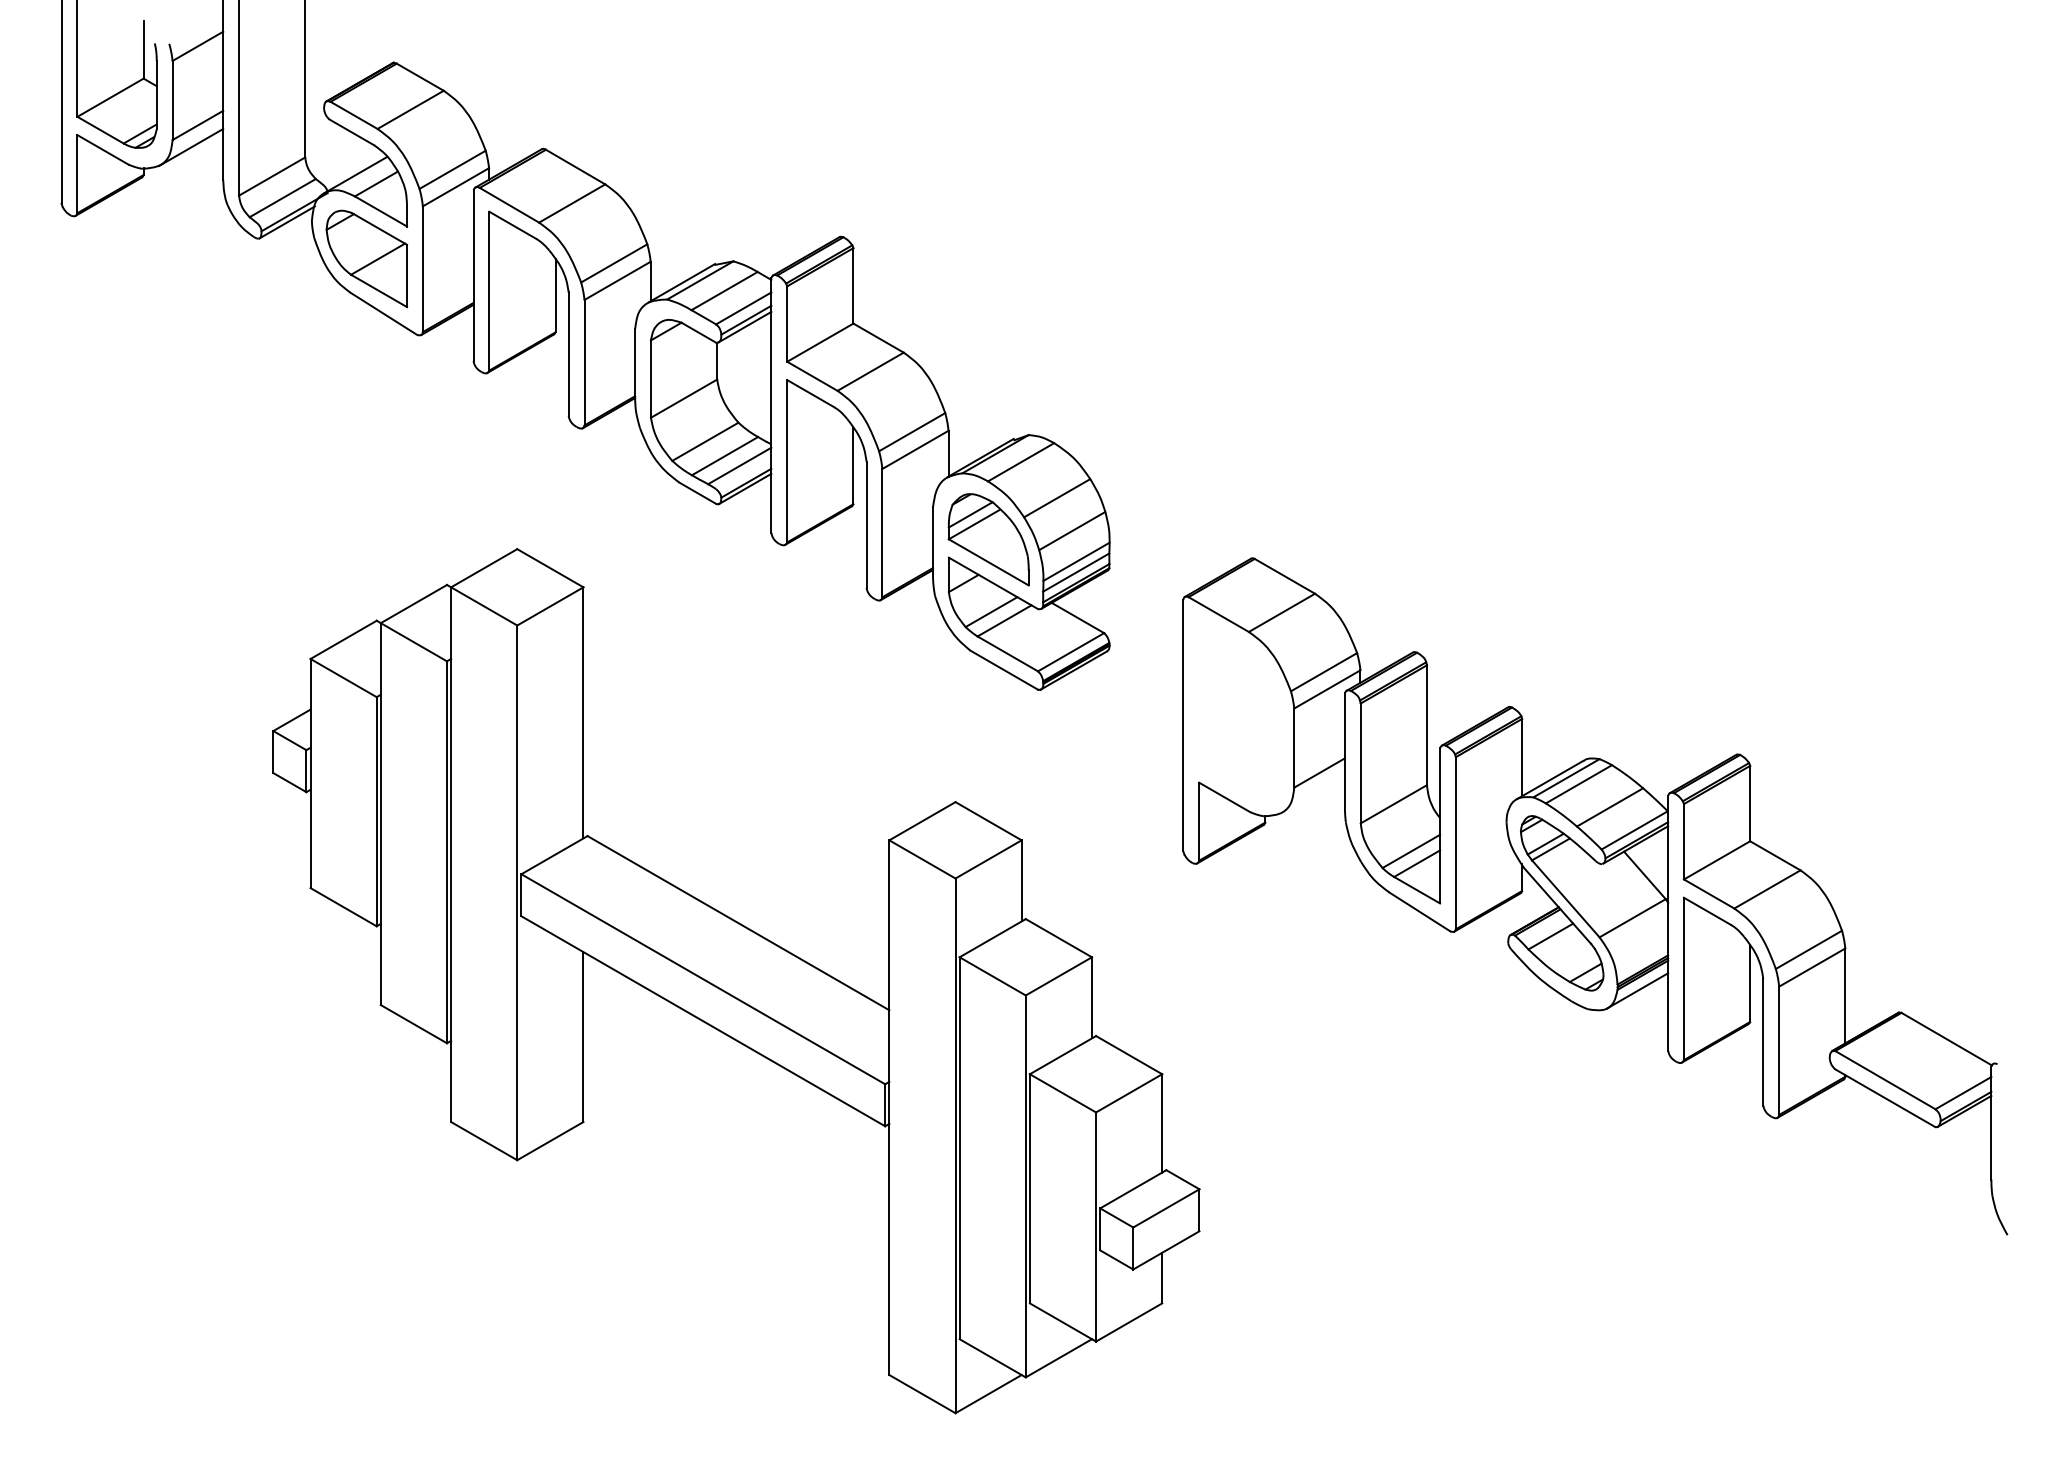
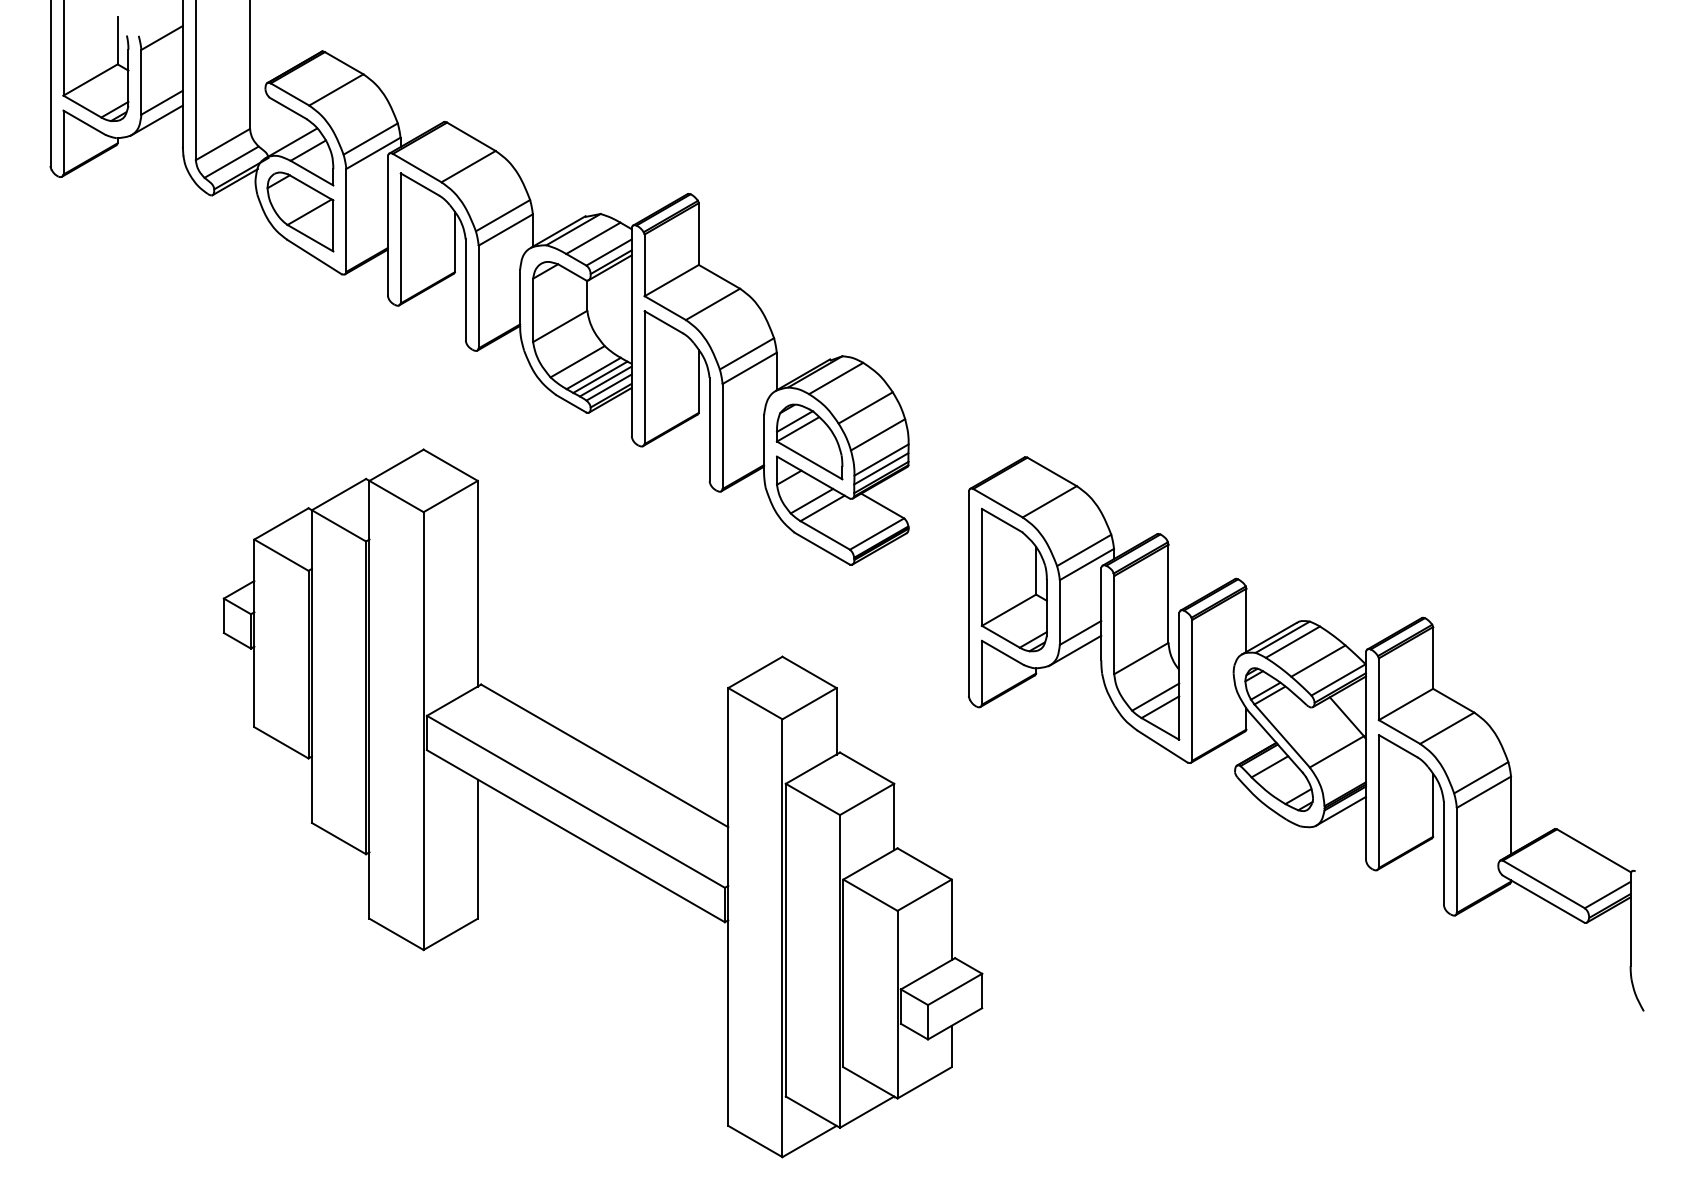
line: (733, 460) -> (600, 377), added
line: (743, 473) -> (608, 387), added
part: (1238, 708) -> (1014, 580), added
line: (1312, 794) -> (1074, 650), added

